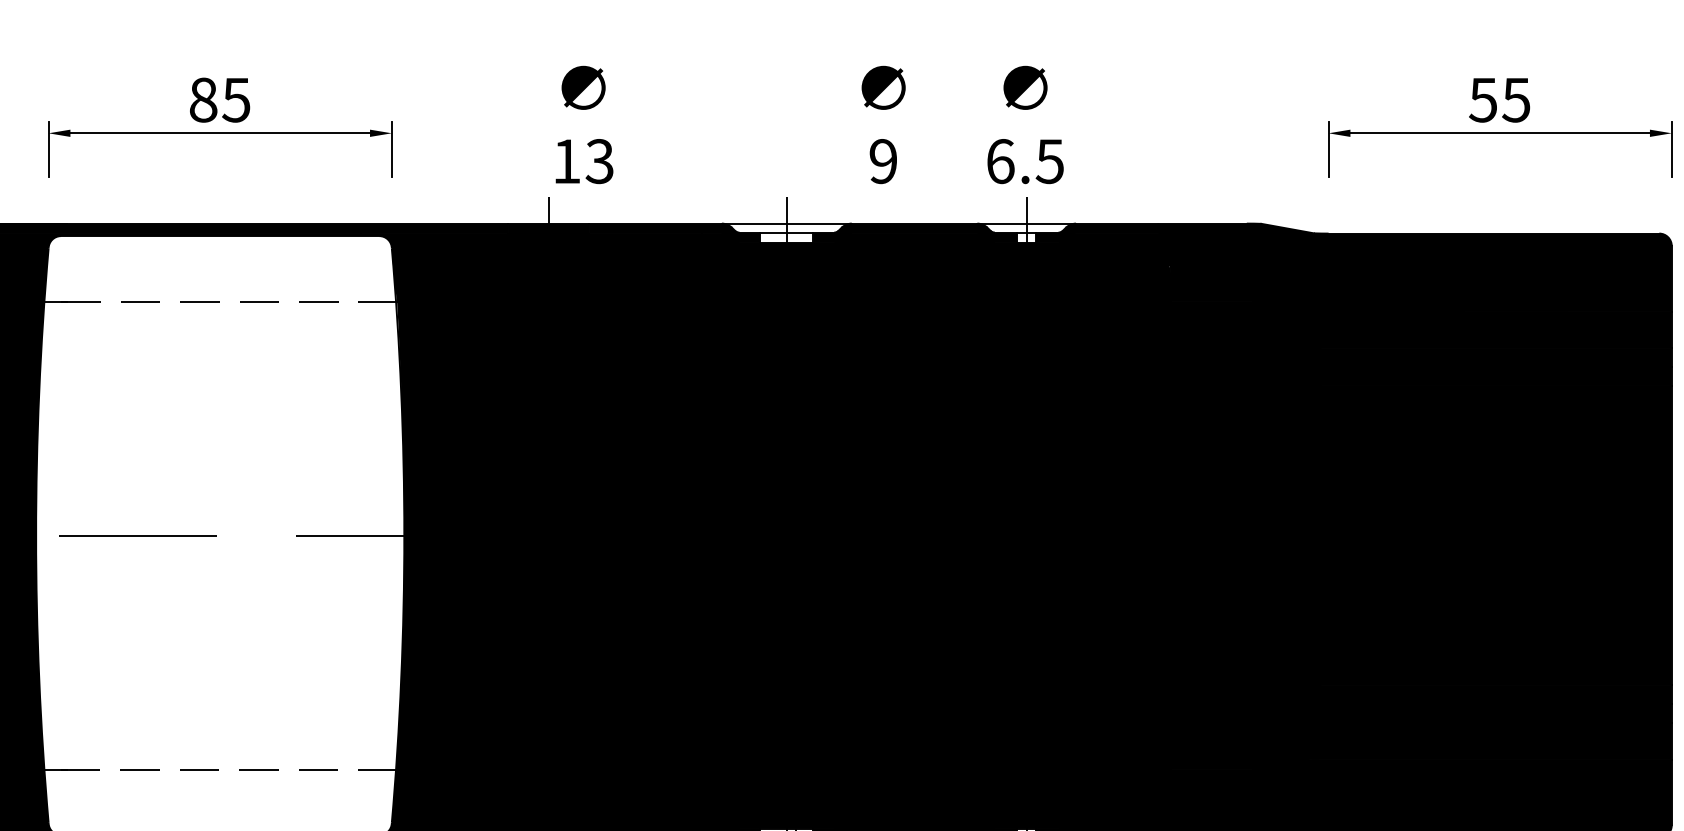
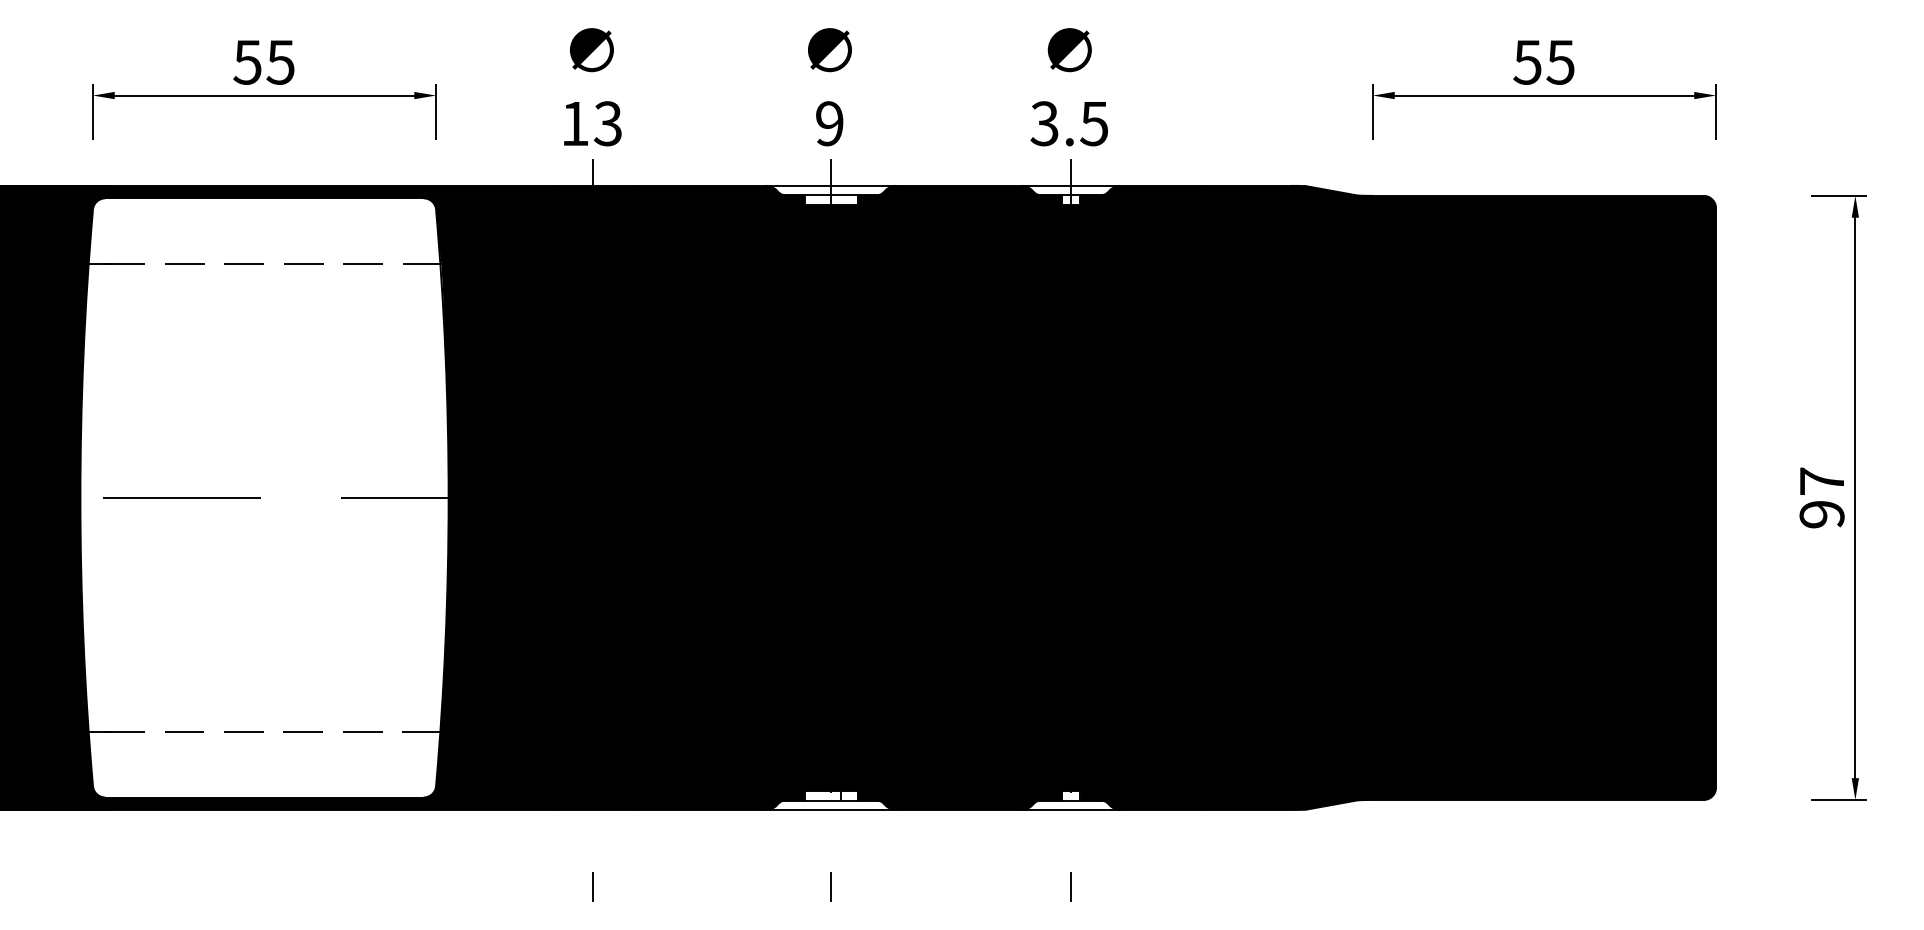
text: (203, 100) -> (247, 62), 85 -> 55
text: (584, 125) -> (592, 87), moved
text: (883, 125) -> (829, 87), moved
text: (1000, 161) -> (1044, 123), 6.5 -> 3.5

